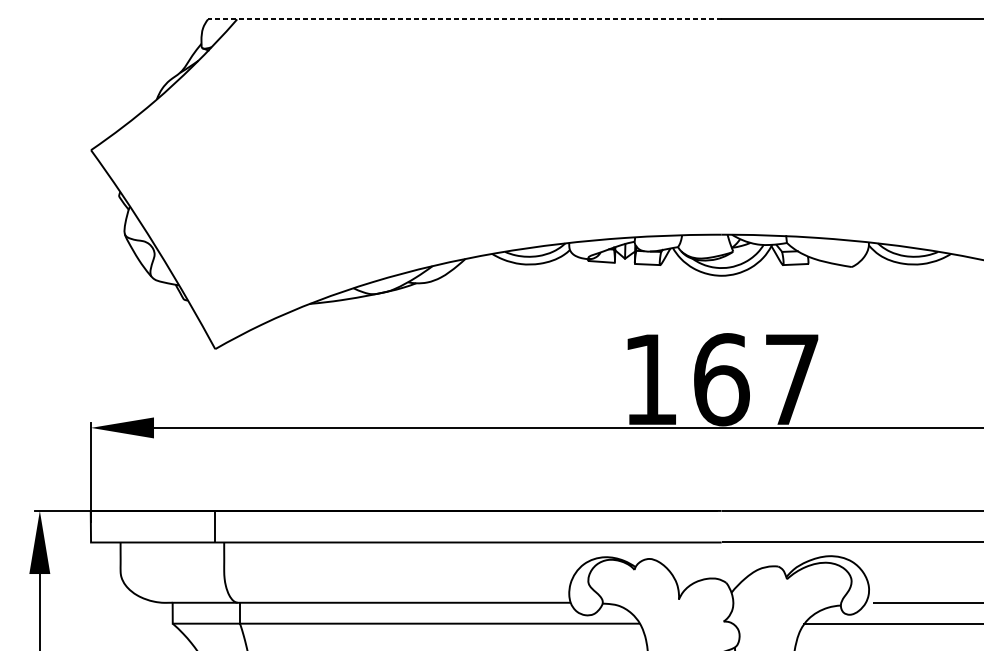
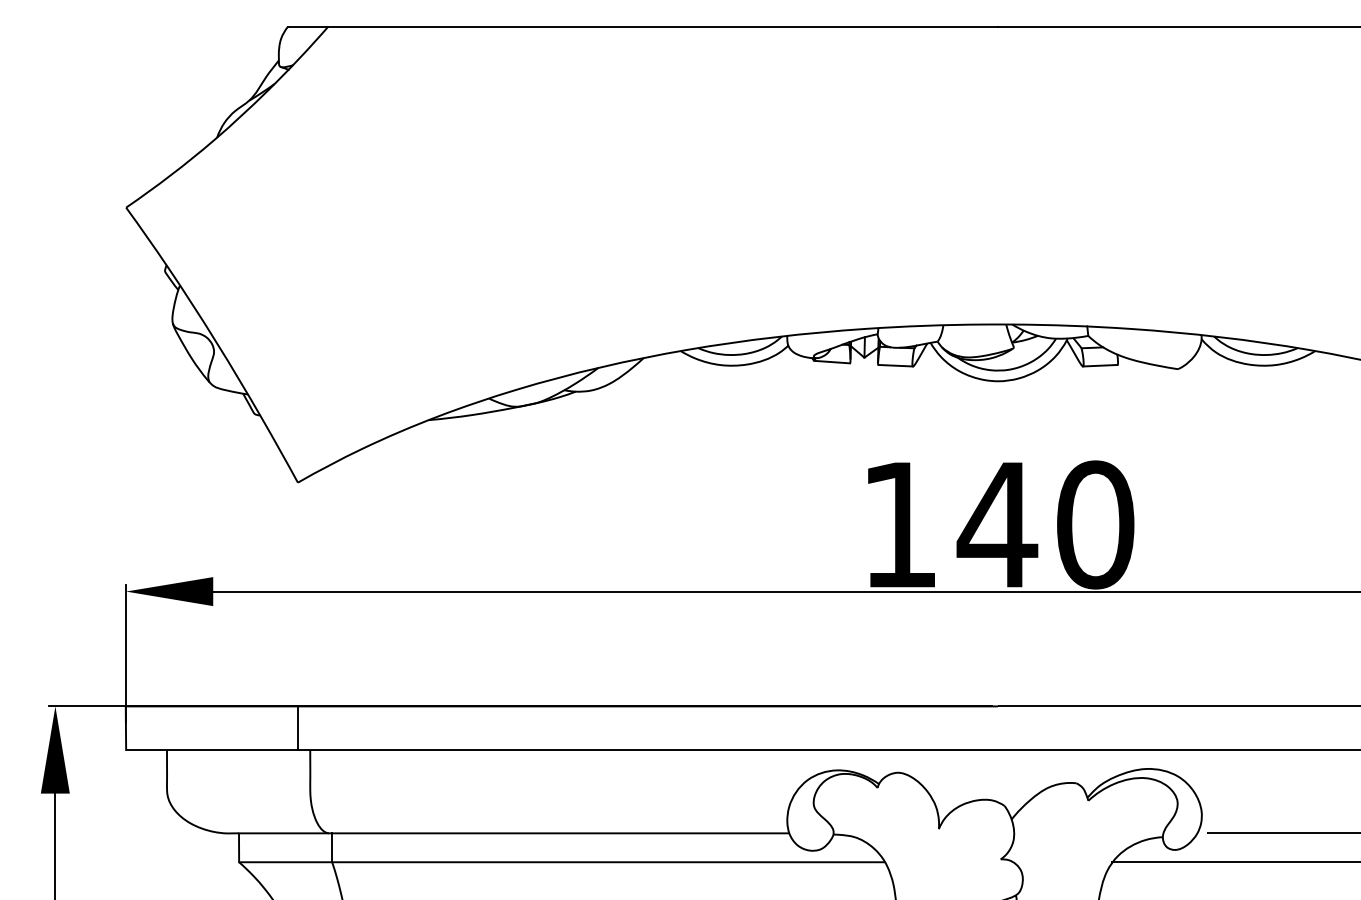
line: (464, 19) -> (642, 26), dashed -> solid
text: (756, 379) -> (1045, 524), 167 -> 140

